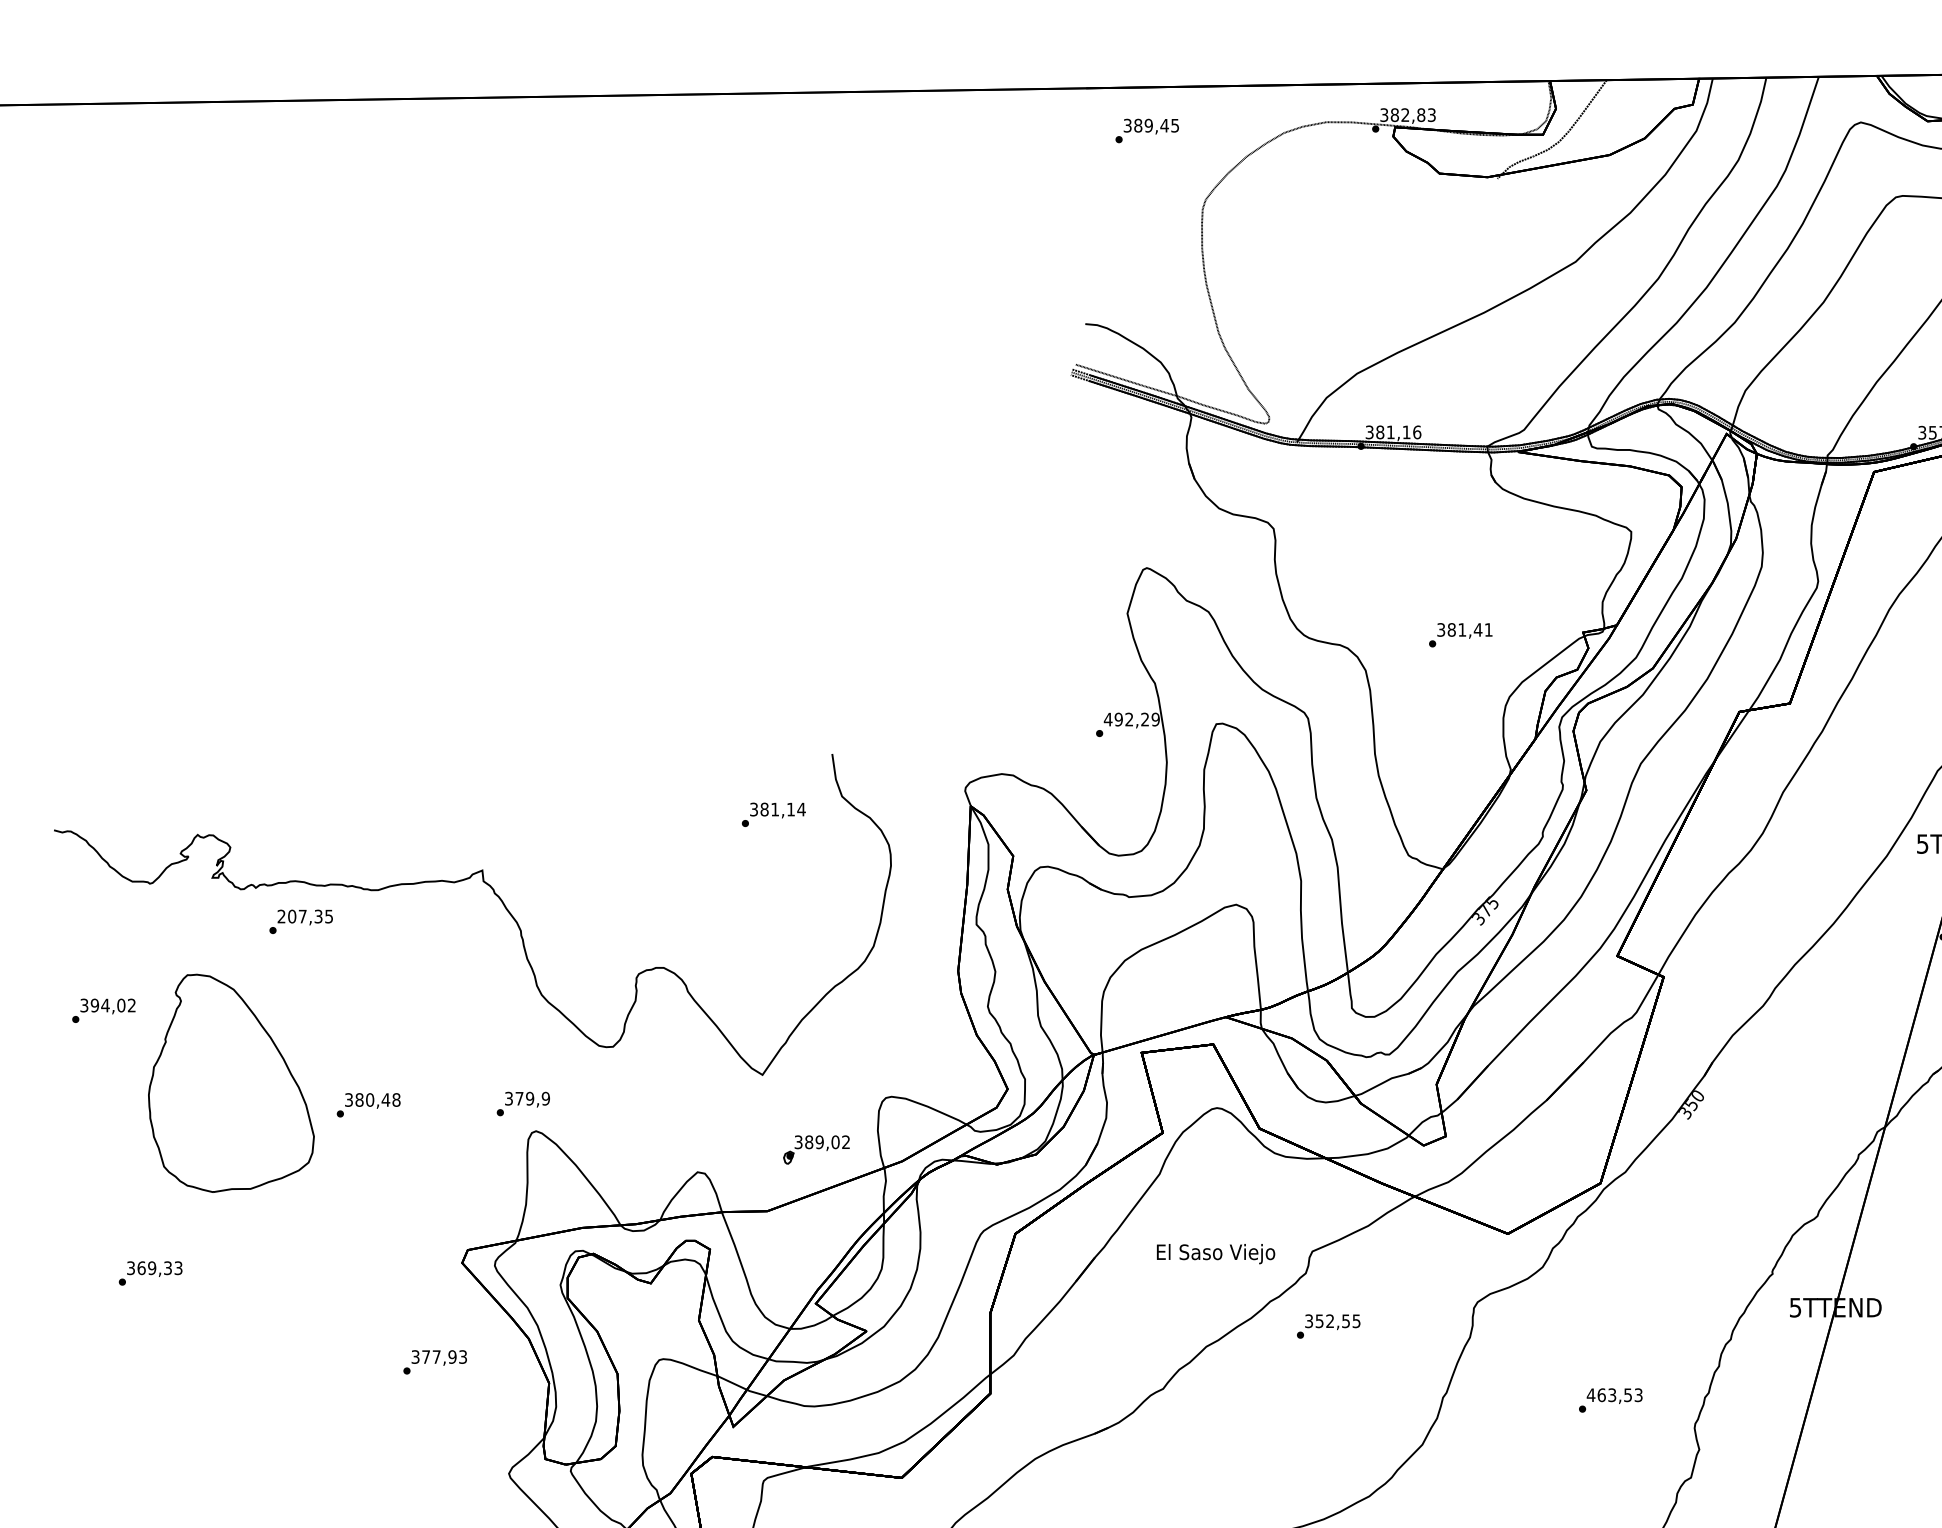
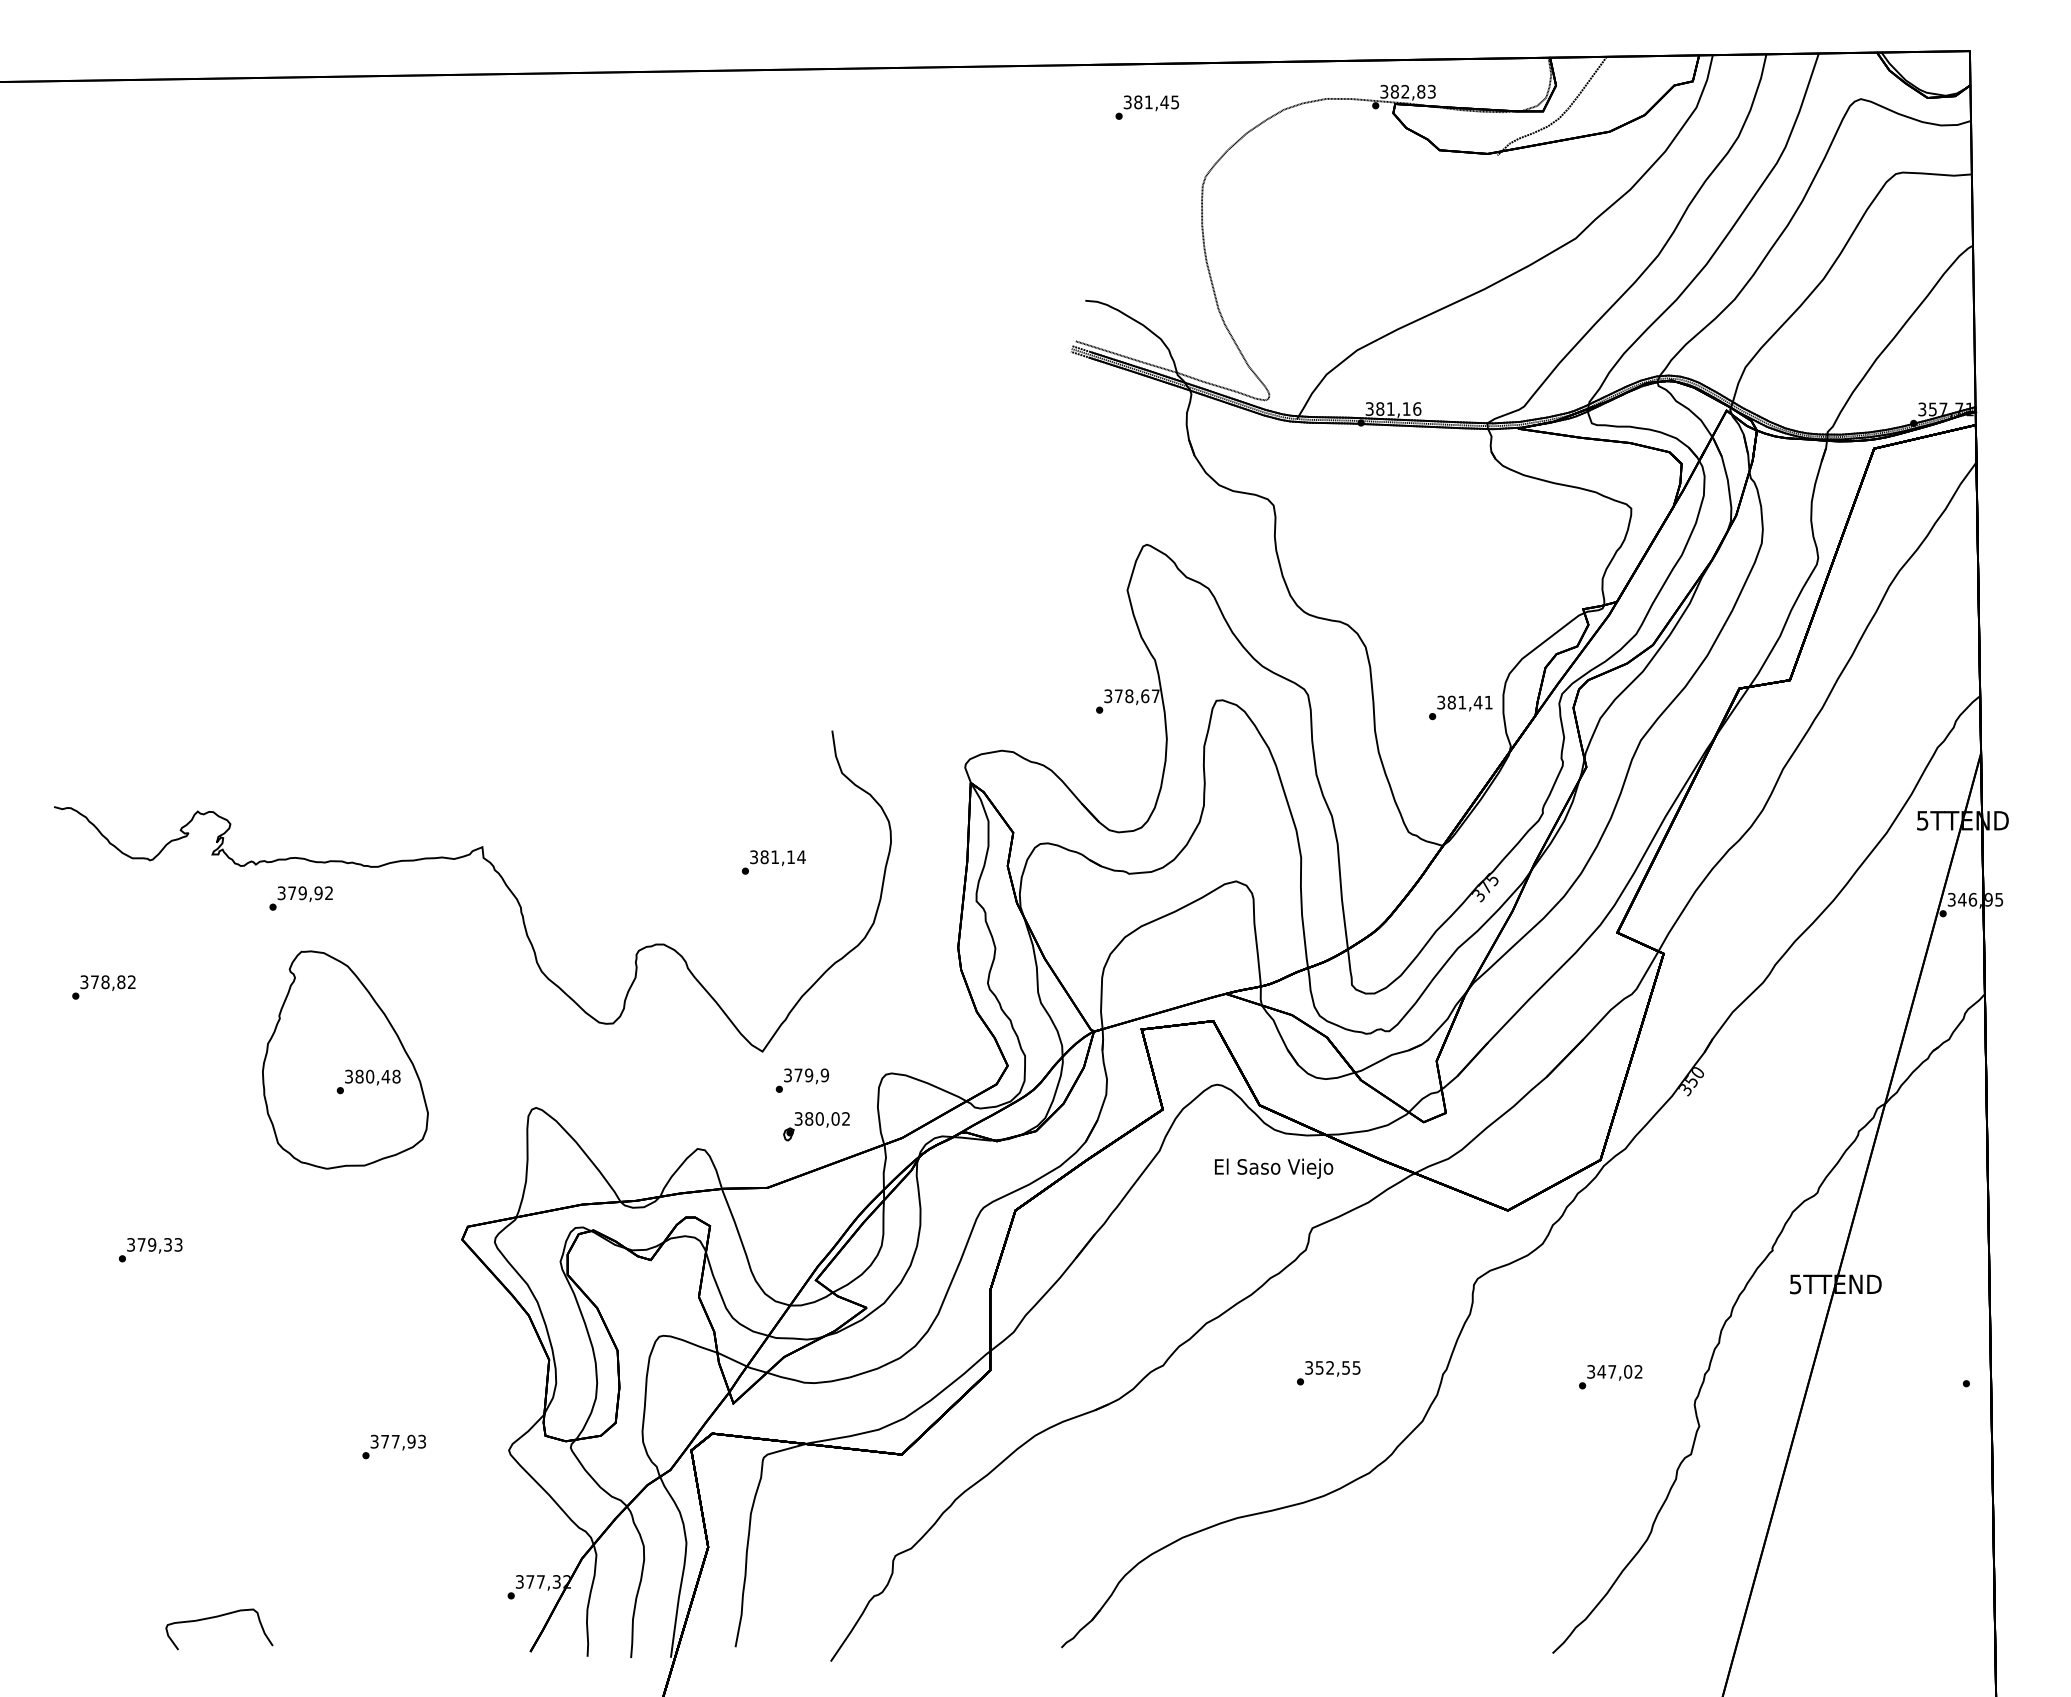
text: (1148, 125) -> (1148, 102), 389,45 -> 381,45
text: (1460, 634) -> (1460, 707), moved
text: (1131, 719) -> (1131, 696), 492,29 -> 378,67
text: (773, 814) -> (773, 862), moved
text: (304, 916) -> (304, 893), 207,35 -> 379,92
text: (107, 1005) -> (107, 982), 394,02 -> 378,82
part: (231, 1082) -> (345, 1059), moved
text: (522, 1103) -> (801, 1080), moved
text: (819, 1141) -> (819, 1118), 389,02 -> 380,02
text: (1216, 1253) -> (1274, 1168), moved
text: (141, 1267) -> (141, 1244), 369,33 -> 379,33
text: (1328, 1326) -> (1328, 1373), moved
text: (434, 1361) -> (393, 1446), moved
text: (1614, 1394) -> (1614, 1371), 463,53 -> 347,02

